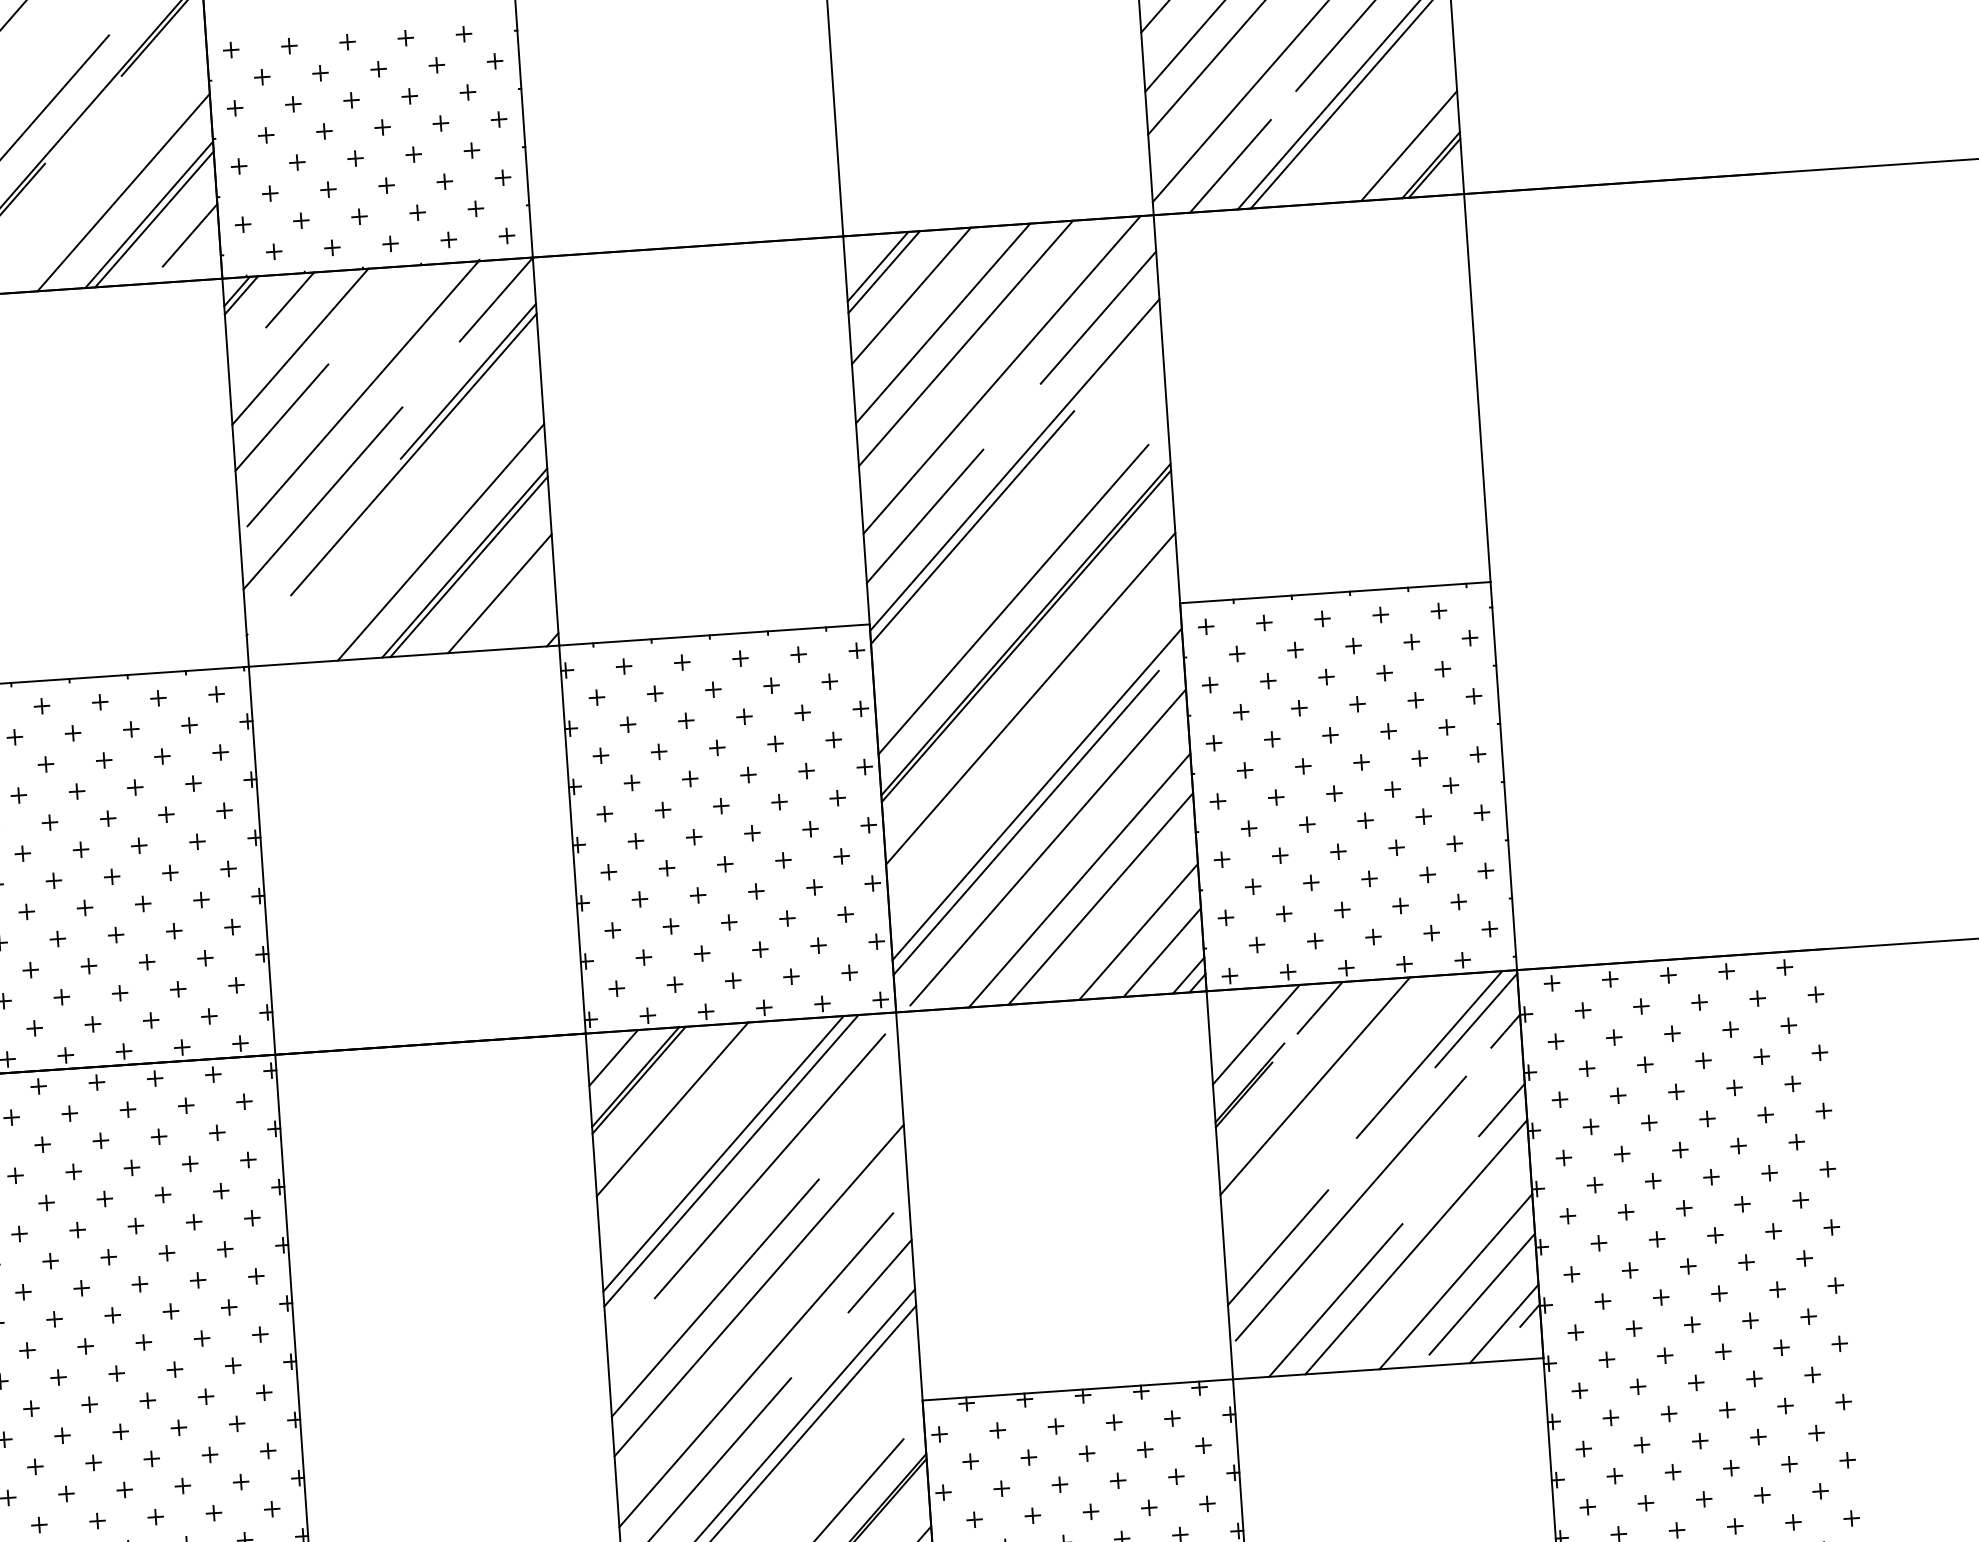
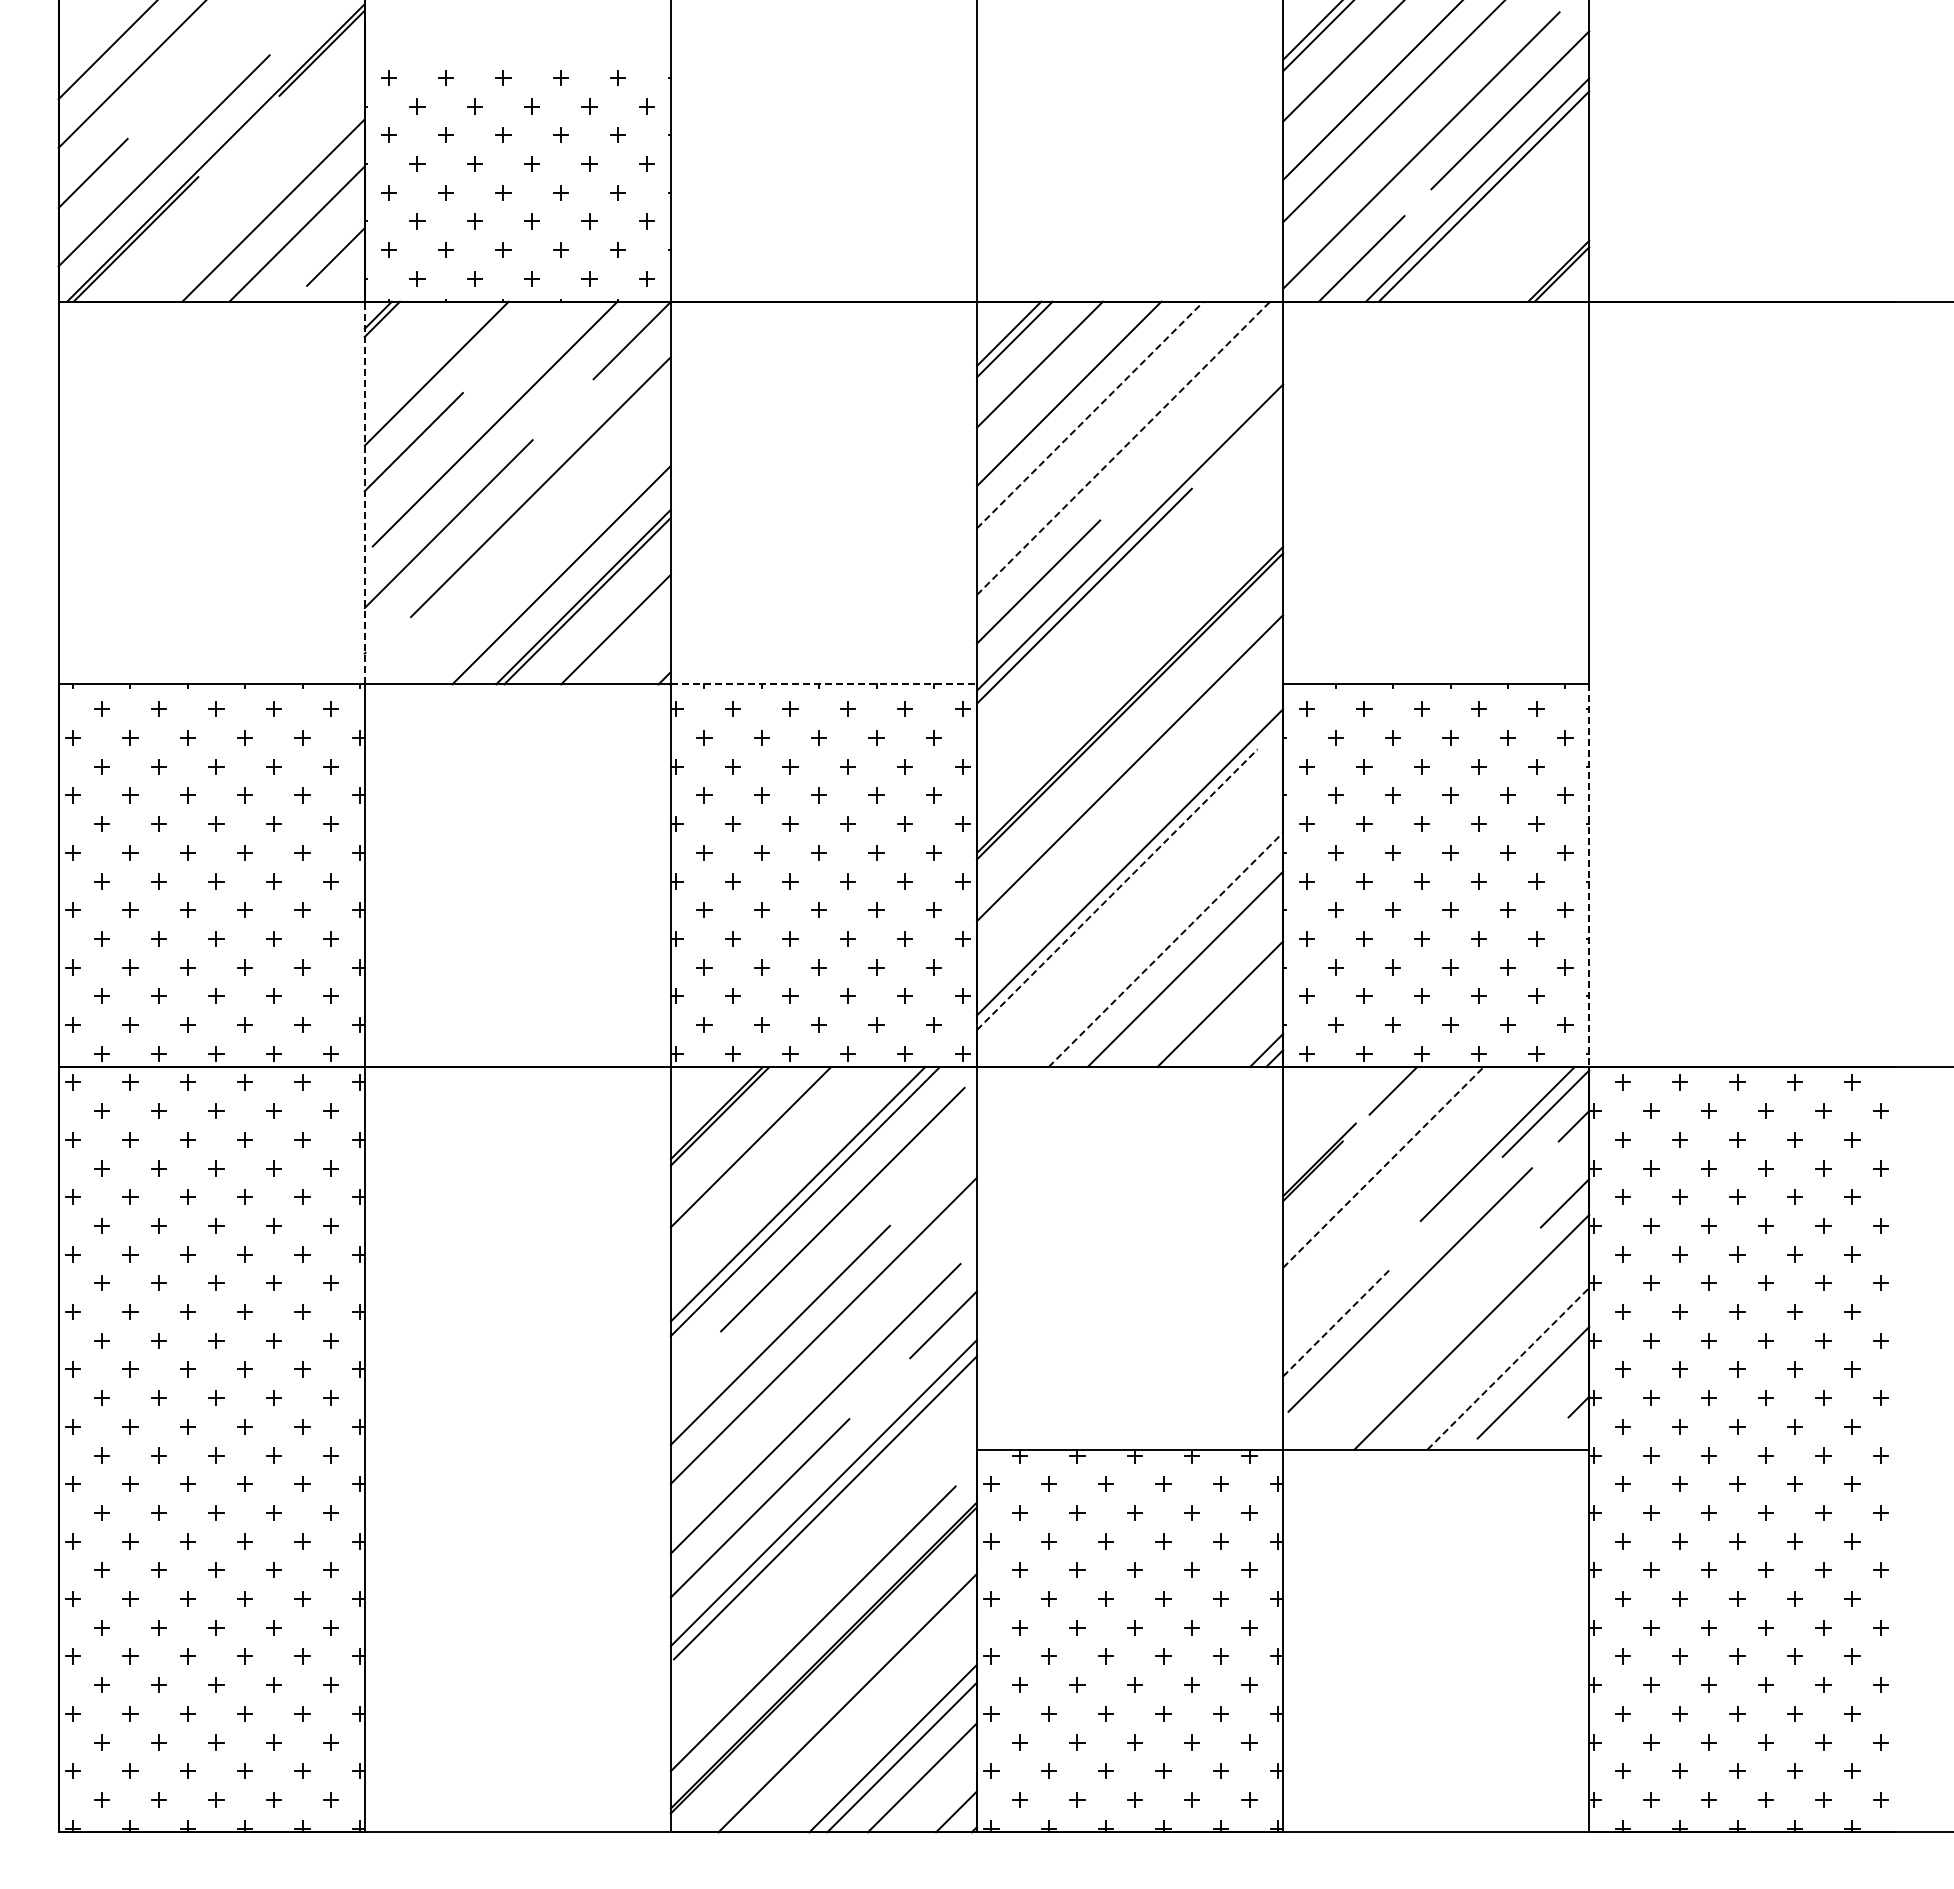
line: (1409, 145) -> (1538, 250), removed
line: (153, 218) -> (301, 238), removed
line: (289, 299) -> (429, 326), removed
line: (1098, 317) -> (1222, 398), removed
line: (966, 342) -> (1090, 414), solid -> dashed
line: (1001, 374) -> (1123, 447), solid -> dashed
line: (467, 380) -> (598, 418), removed
line: (235, 472) -> (364, 492), solid -> dashed
line: (1013, 599) -> (1119, 669), removed
line: (715, 635) -> (824, 684), solid -> dashed
line: (1504, 776) -> (1589, 876), solid -> dashed
line: (1026, 822) -> (1117, 889), solid -> dashed
line: (1048, 847) -> (1137, 915), removed
line: (1079, 880) -> (1165, 949), solid -> dashed
line: (1162, 952) -> (1242, 1026), removed
line: (1256, 1034) -> (1329, 1112), removed
line: (613, 1057) -> (696, 1092), removed
line: (1315, 1086) -> (1383, 1167), solid -> dashed
line: (1278, 1247) -> (1336, 1323), solid -> dashed
line: (1455, 1281) -> (1508, 1368), solid -> dashed
line: (1334, 1299) -> (1388, 1378), removed
line: (1503, 1323) -> (1552, 1413), removed

